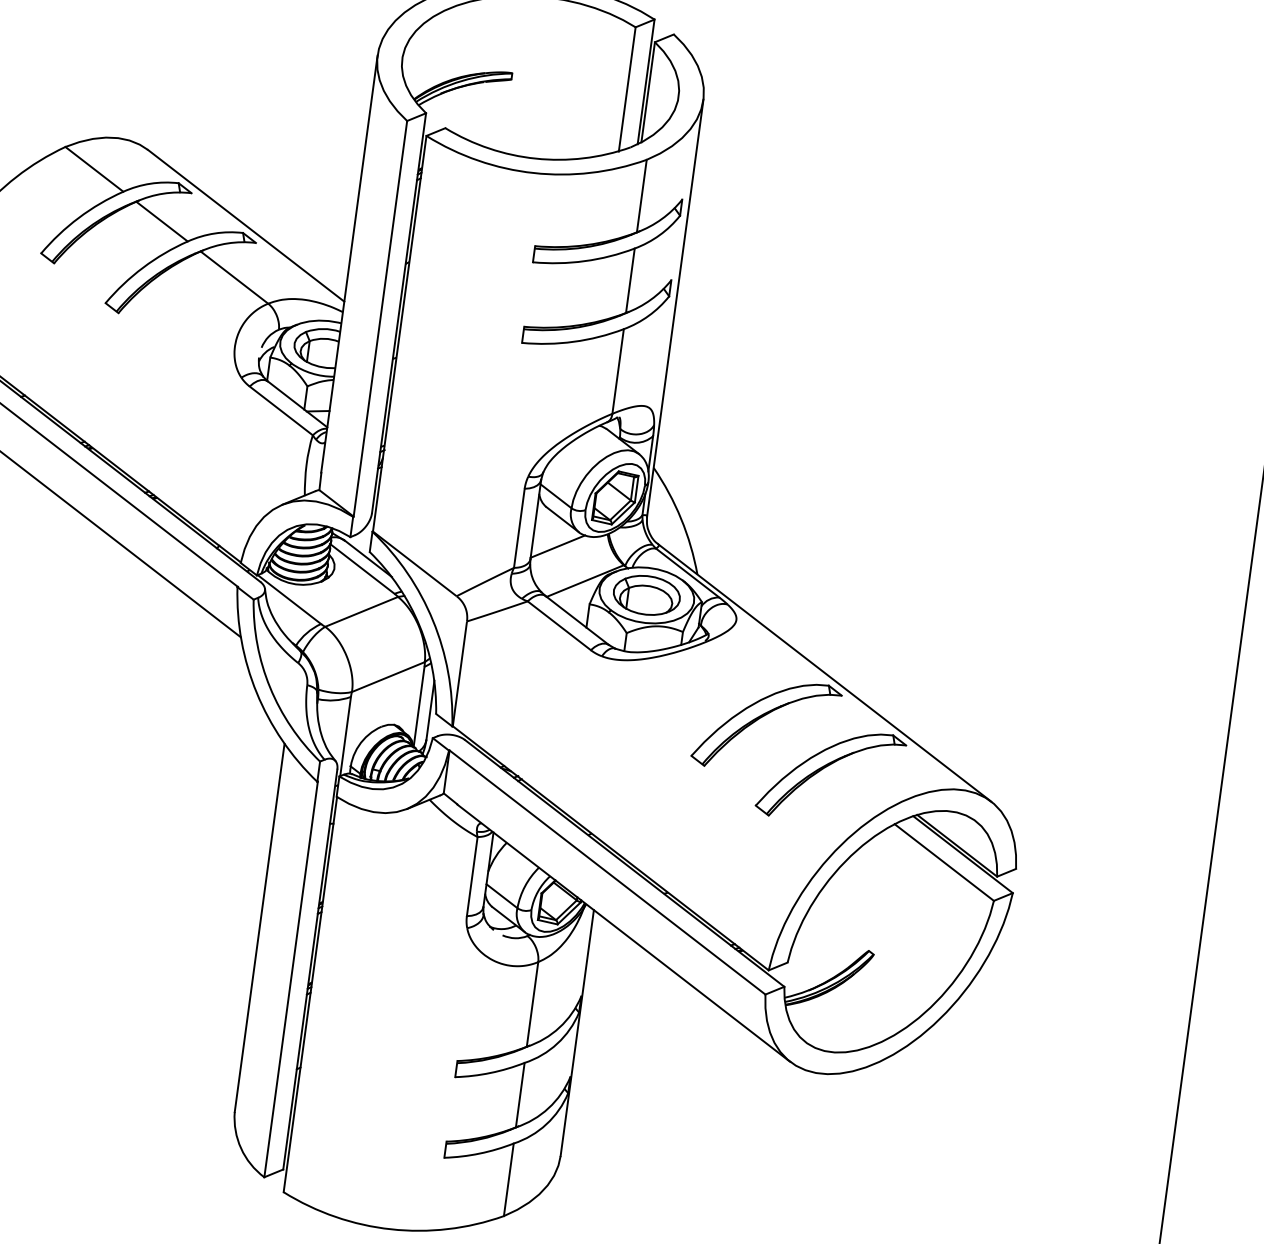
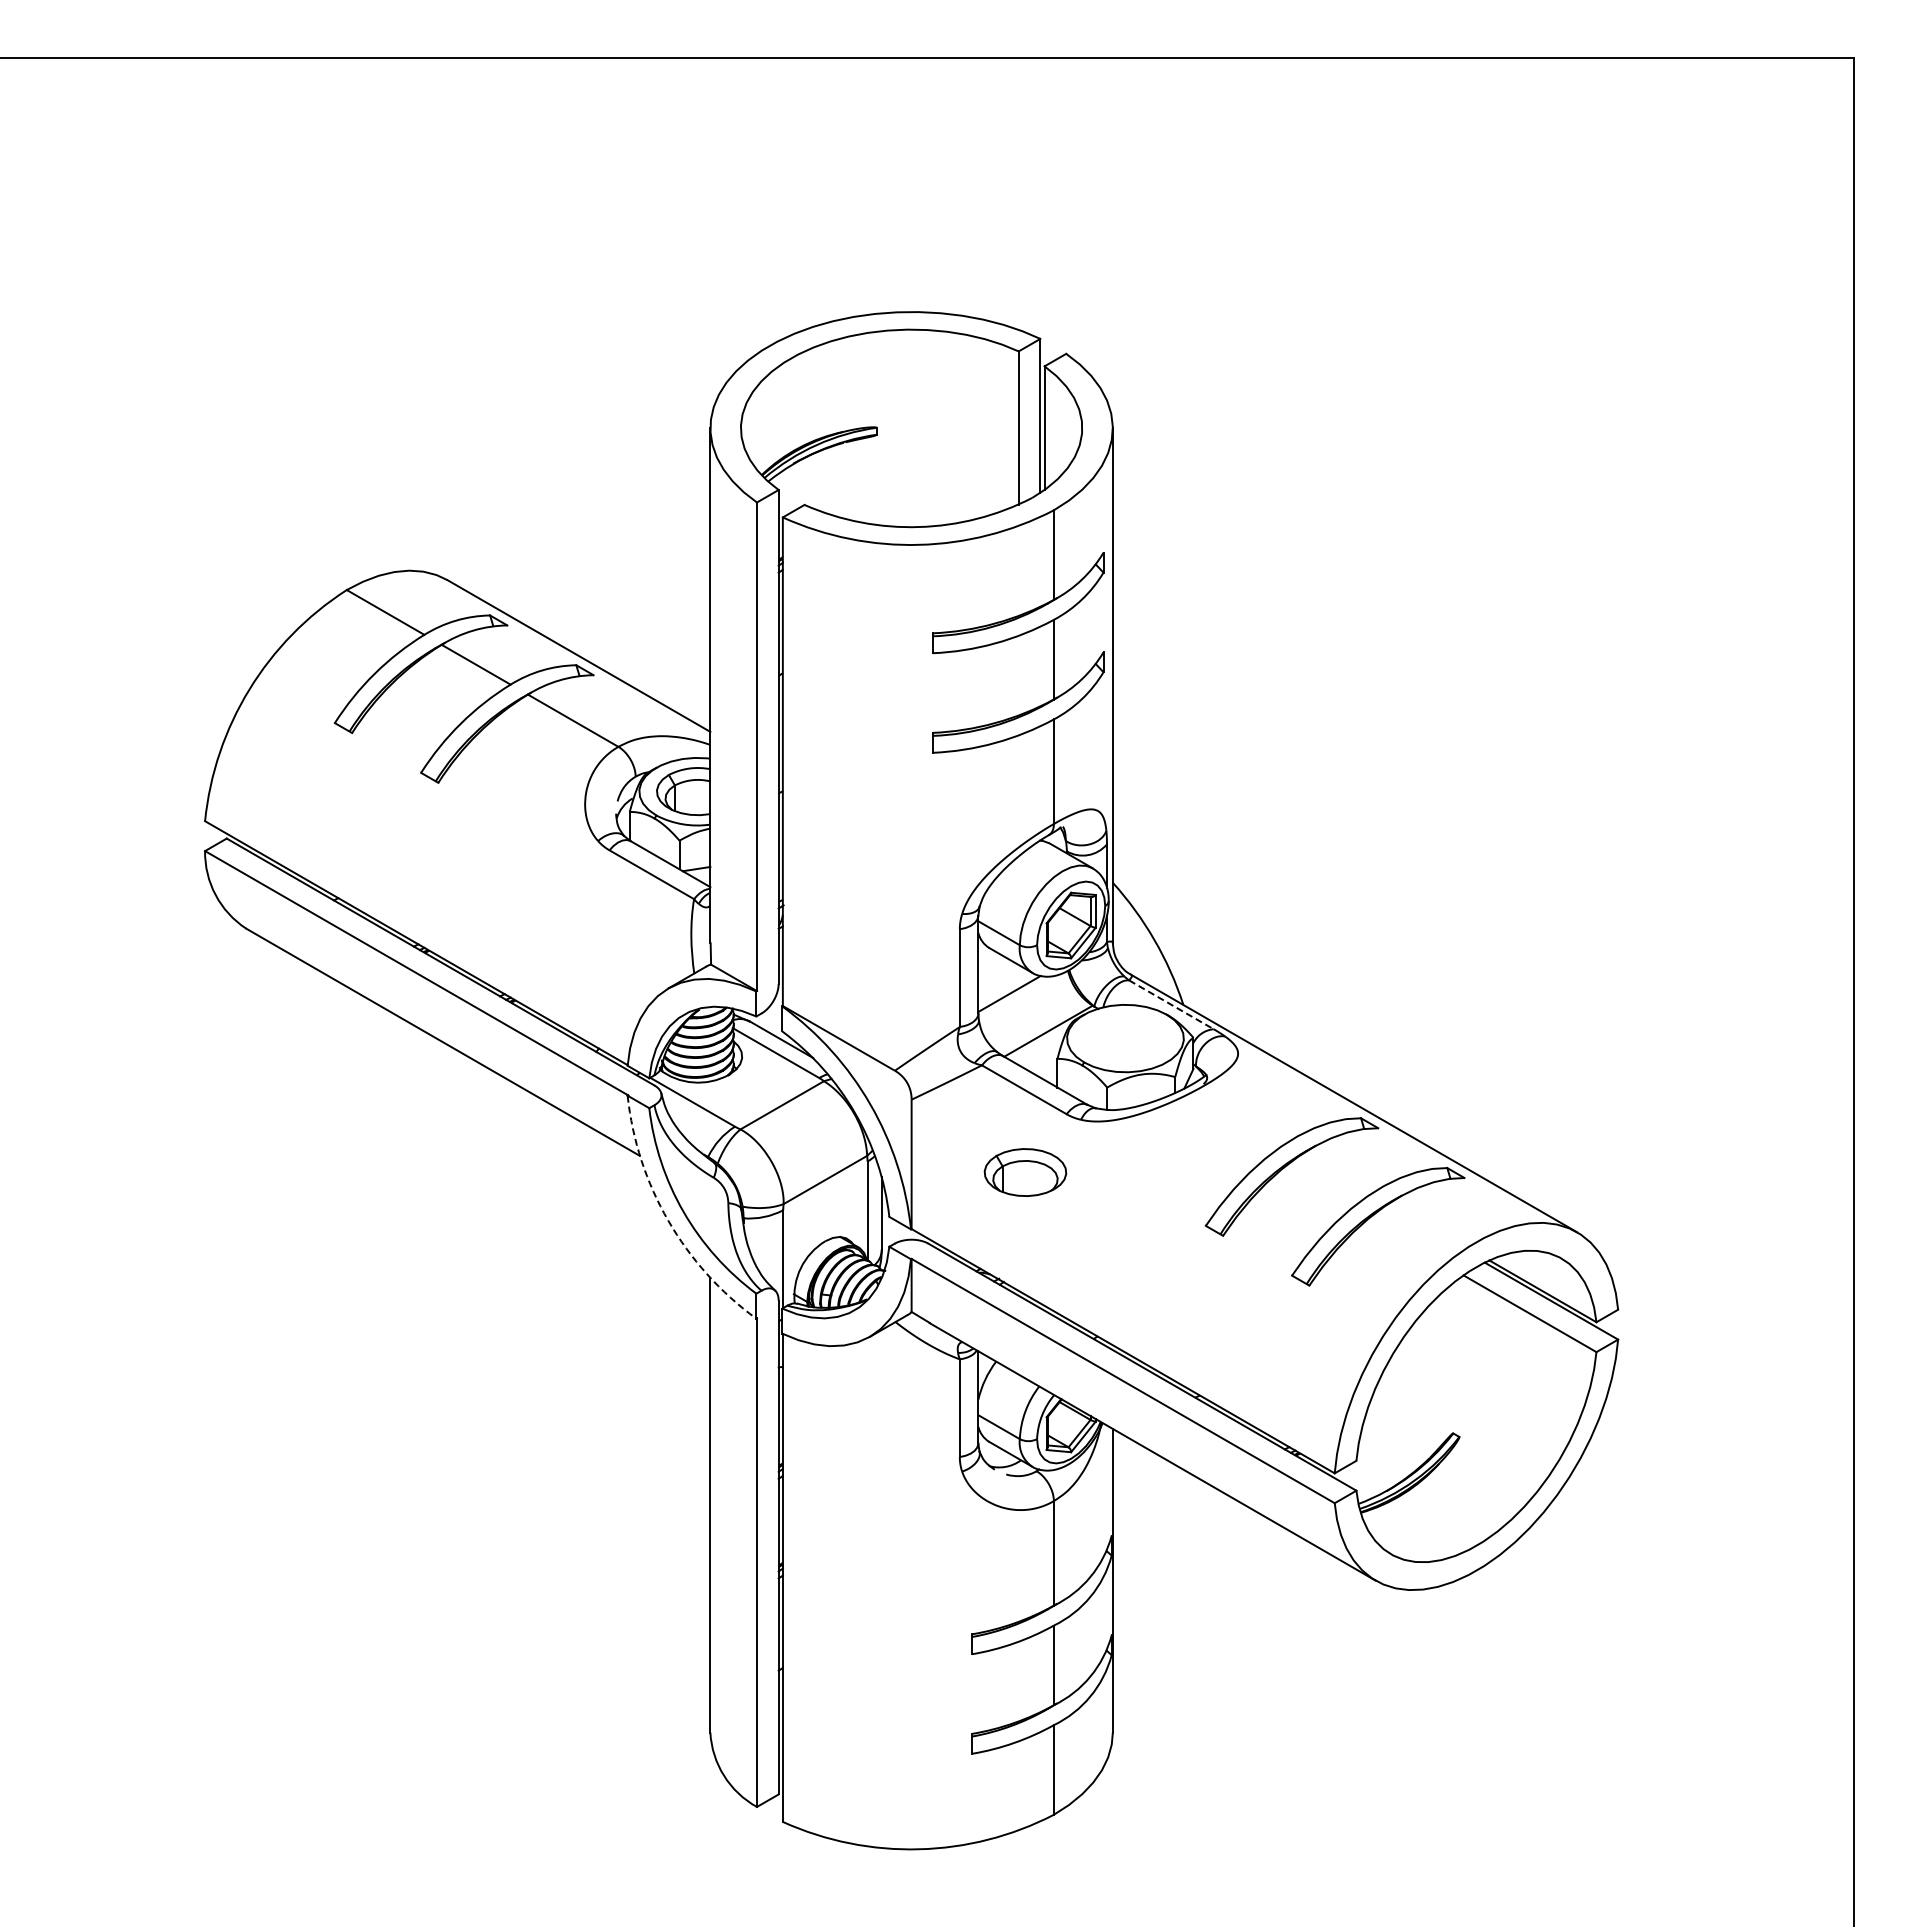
line: (687, 572) -> (1171, 1004), solid -> dashed
part: (646, 595) -> (1025, 1172), moved
arc: (256, 692) -> (668, 1220), solid -> dashed

